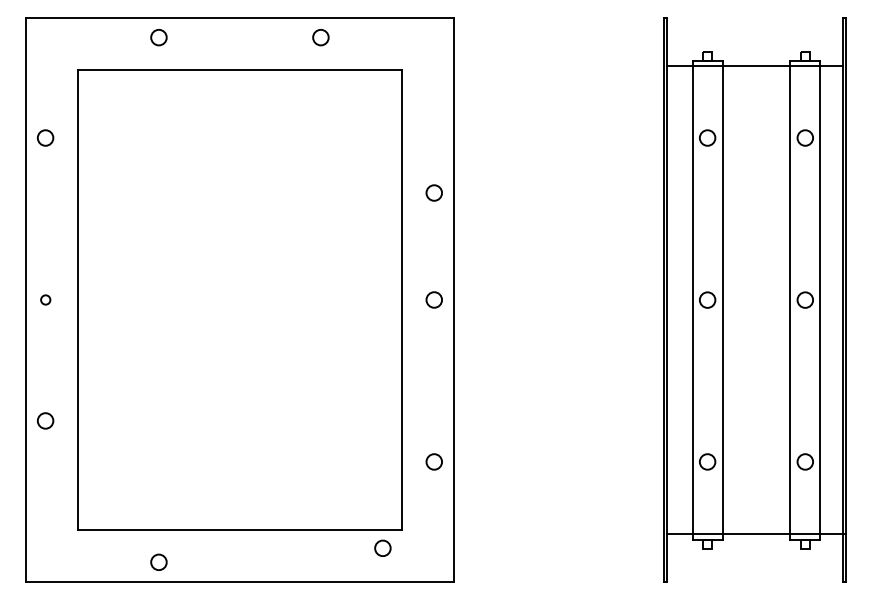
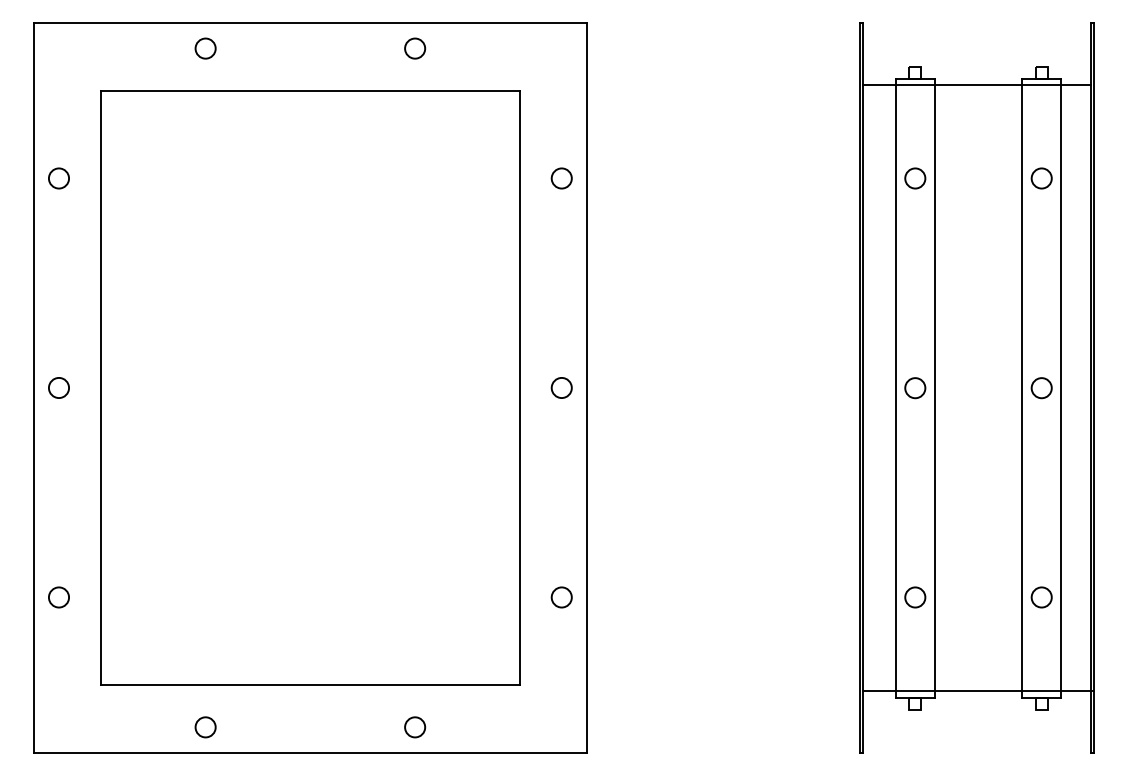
circle: (433, 192) -> (560, 177), moved
circle: (45, 299) -> (58, 387), size x1.67
circle: (45, 420) -> (58, 596), moved
circle: (382, 547) -> (414, 726), moved

